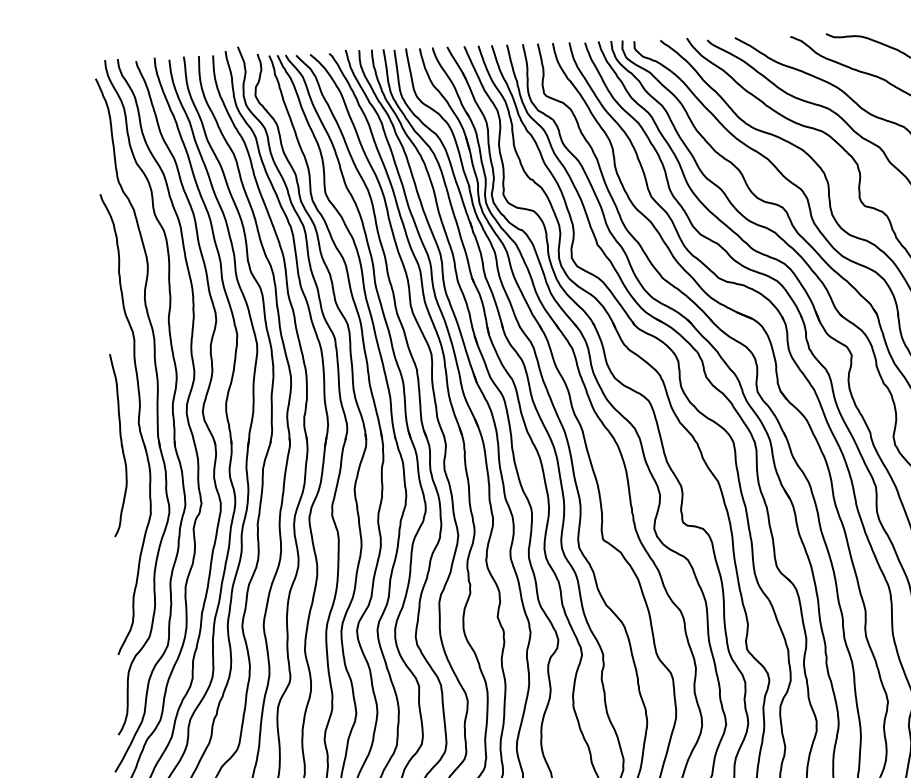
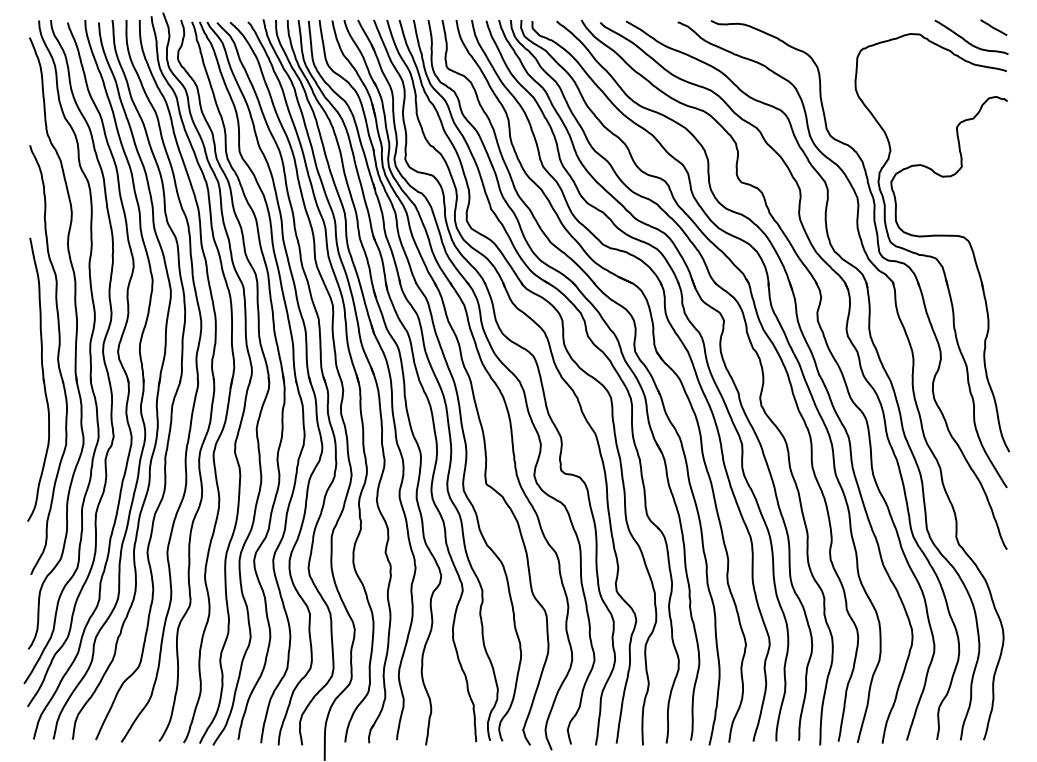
part: (118, 445) -> (38, 379), size x1.67

